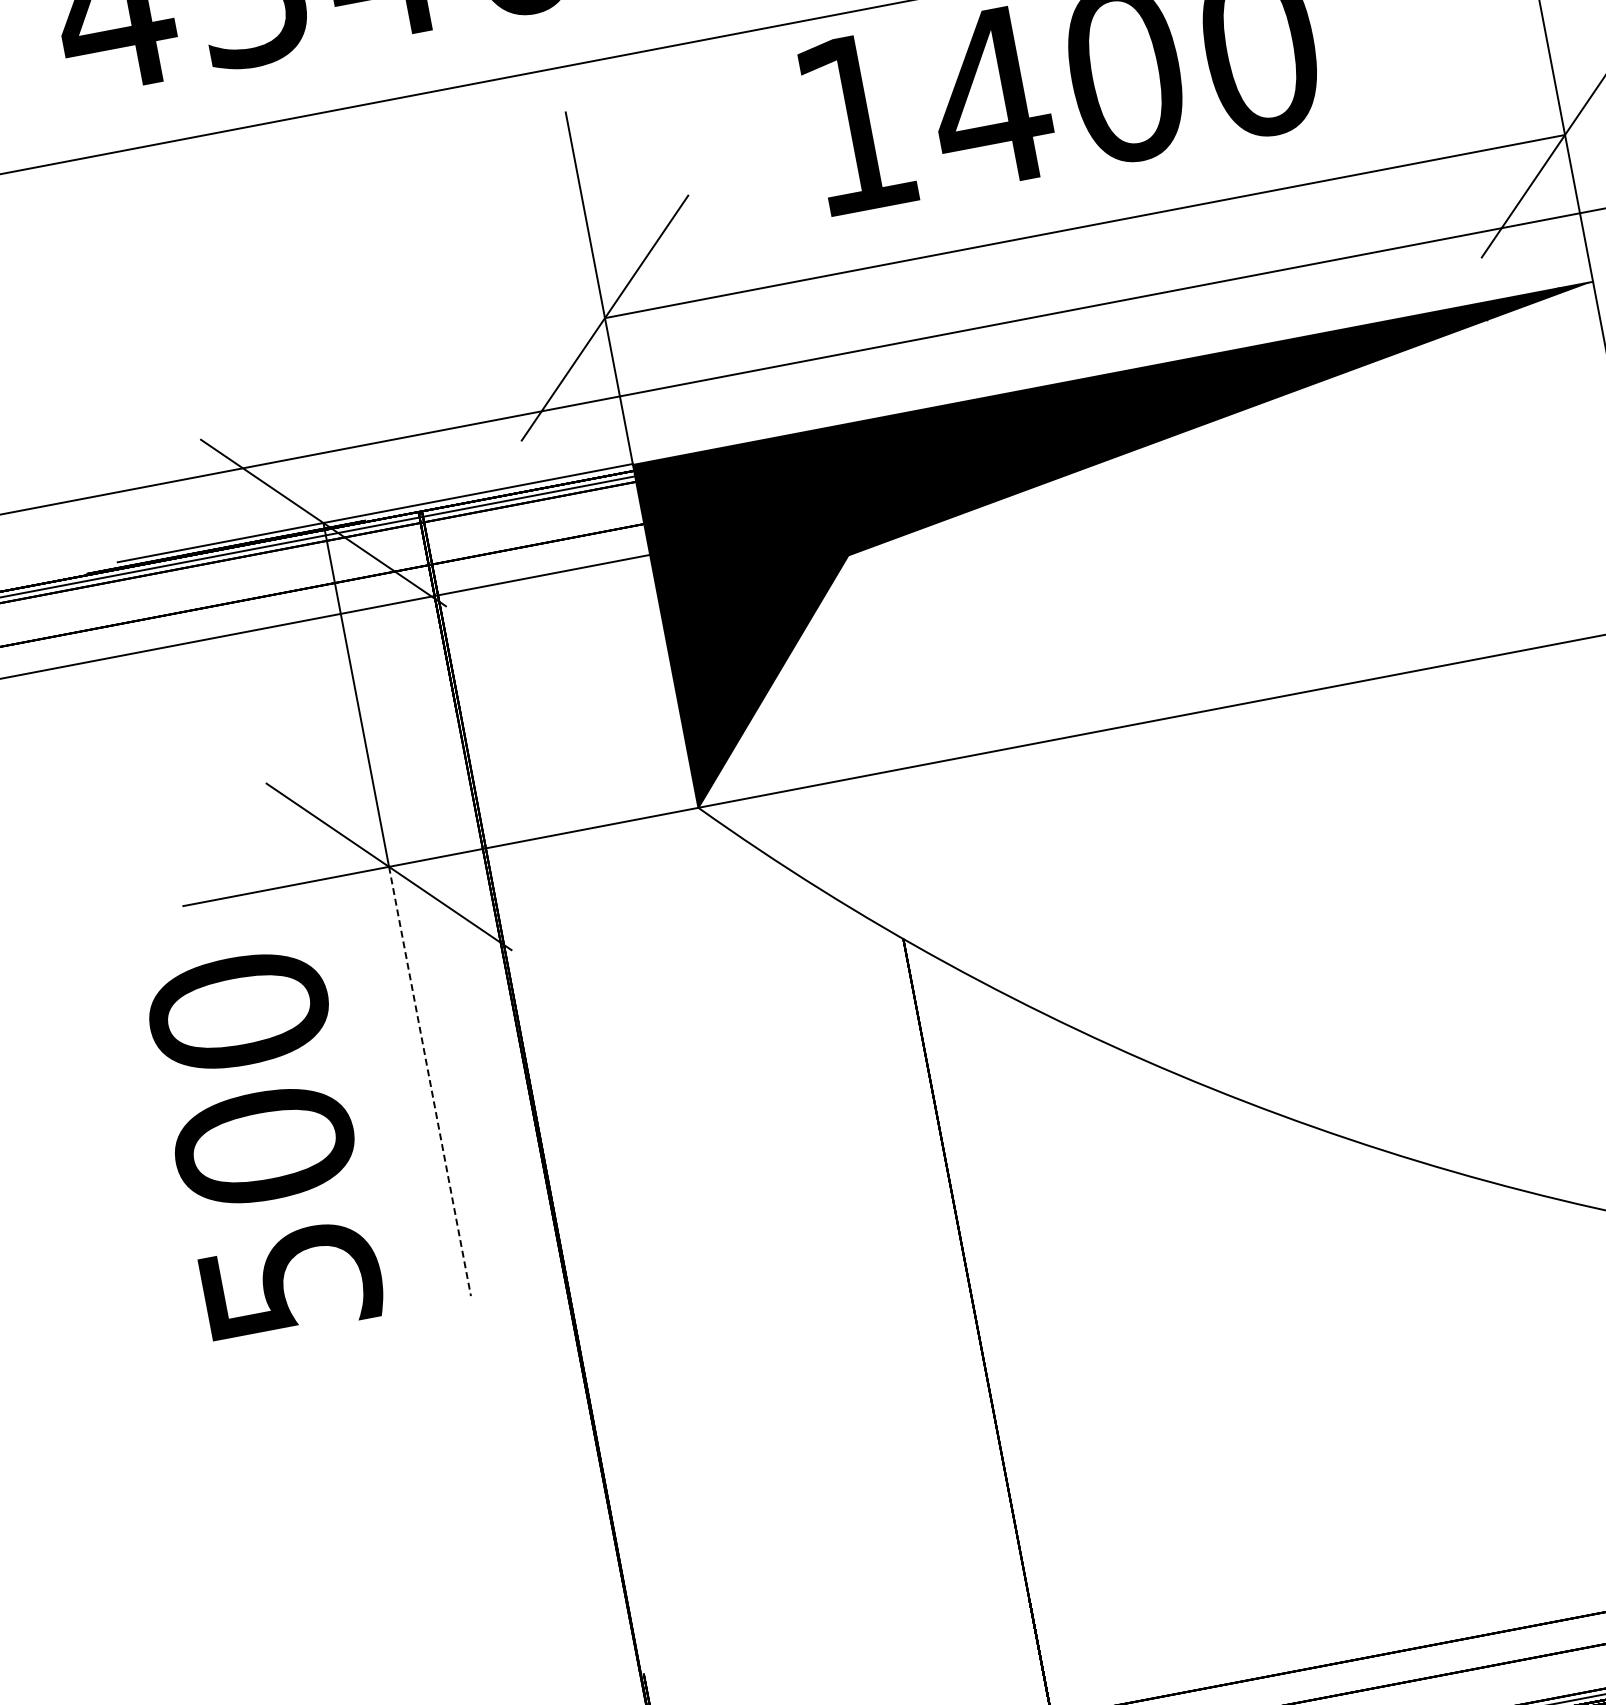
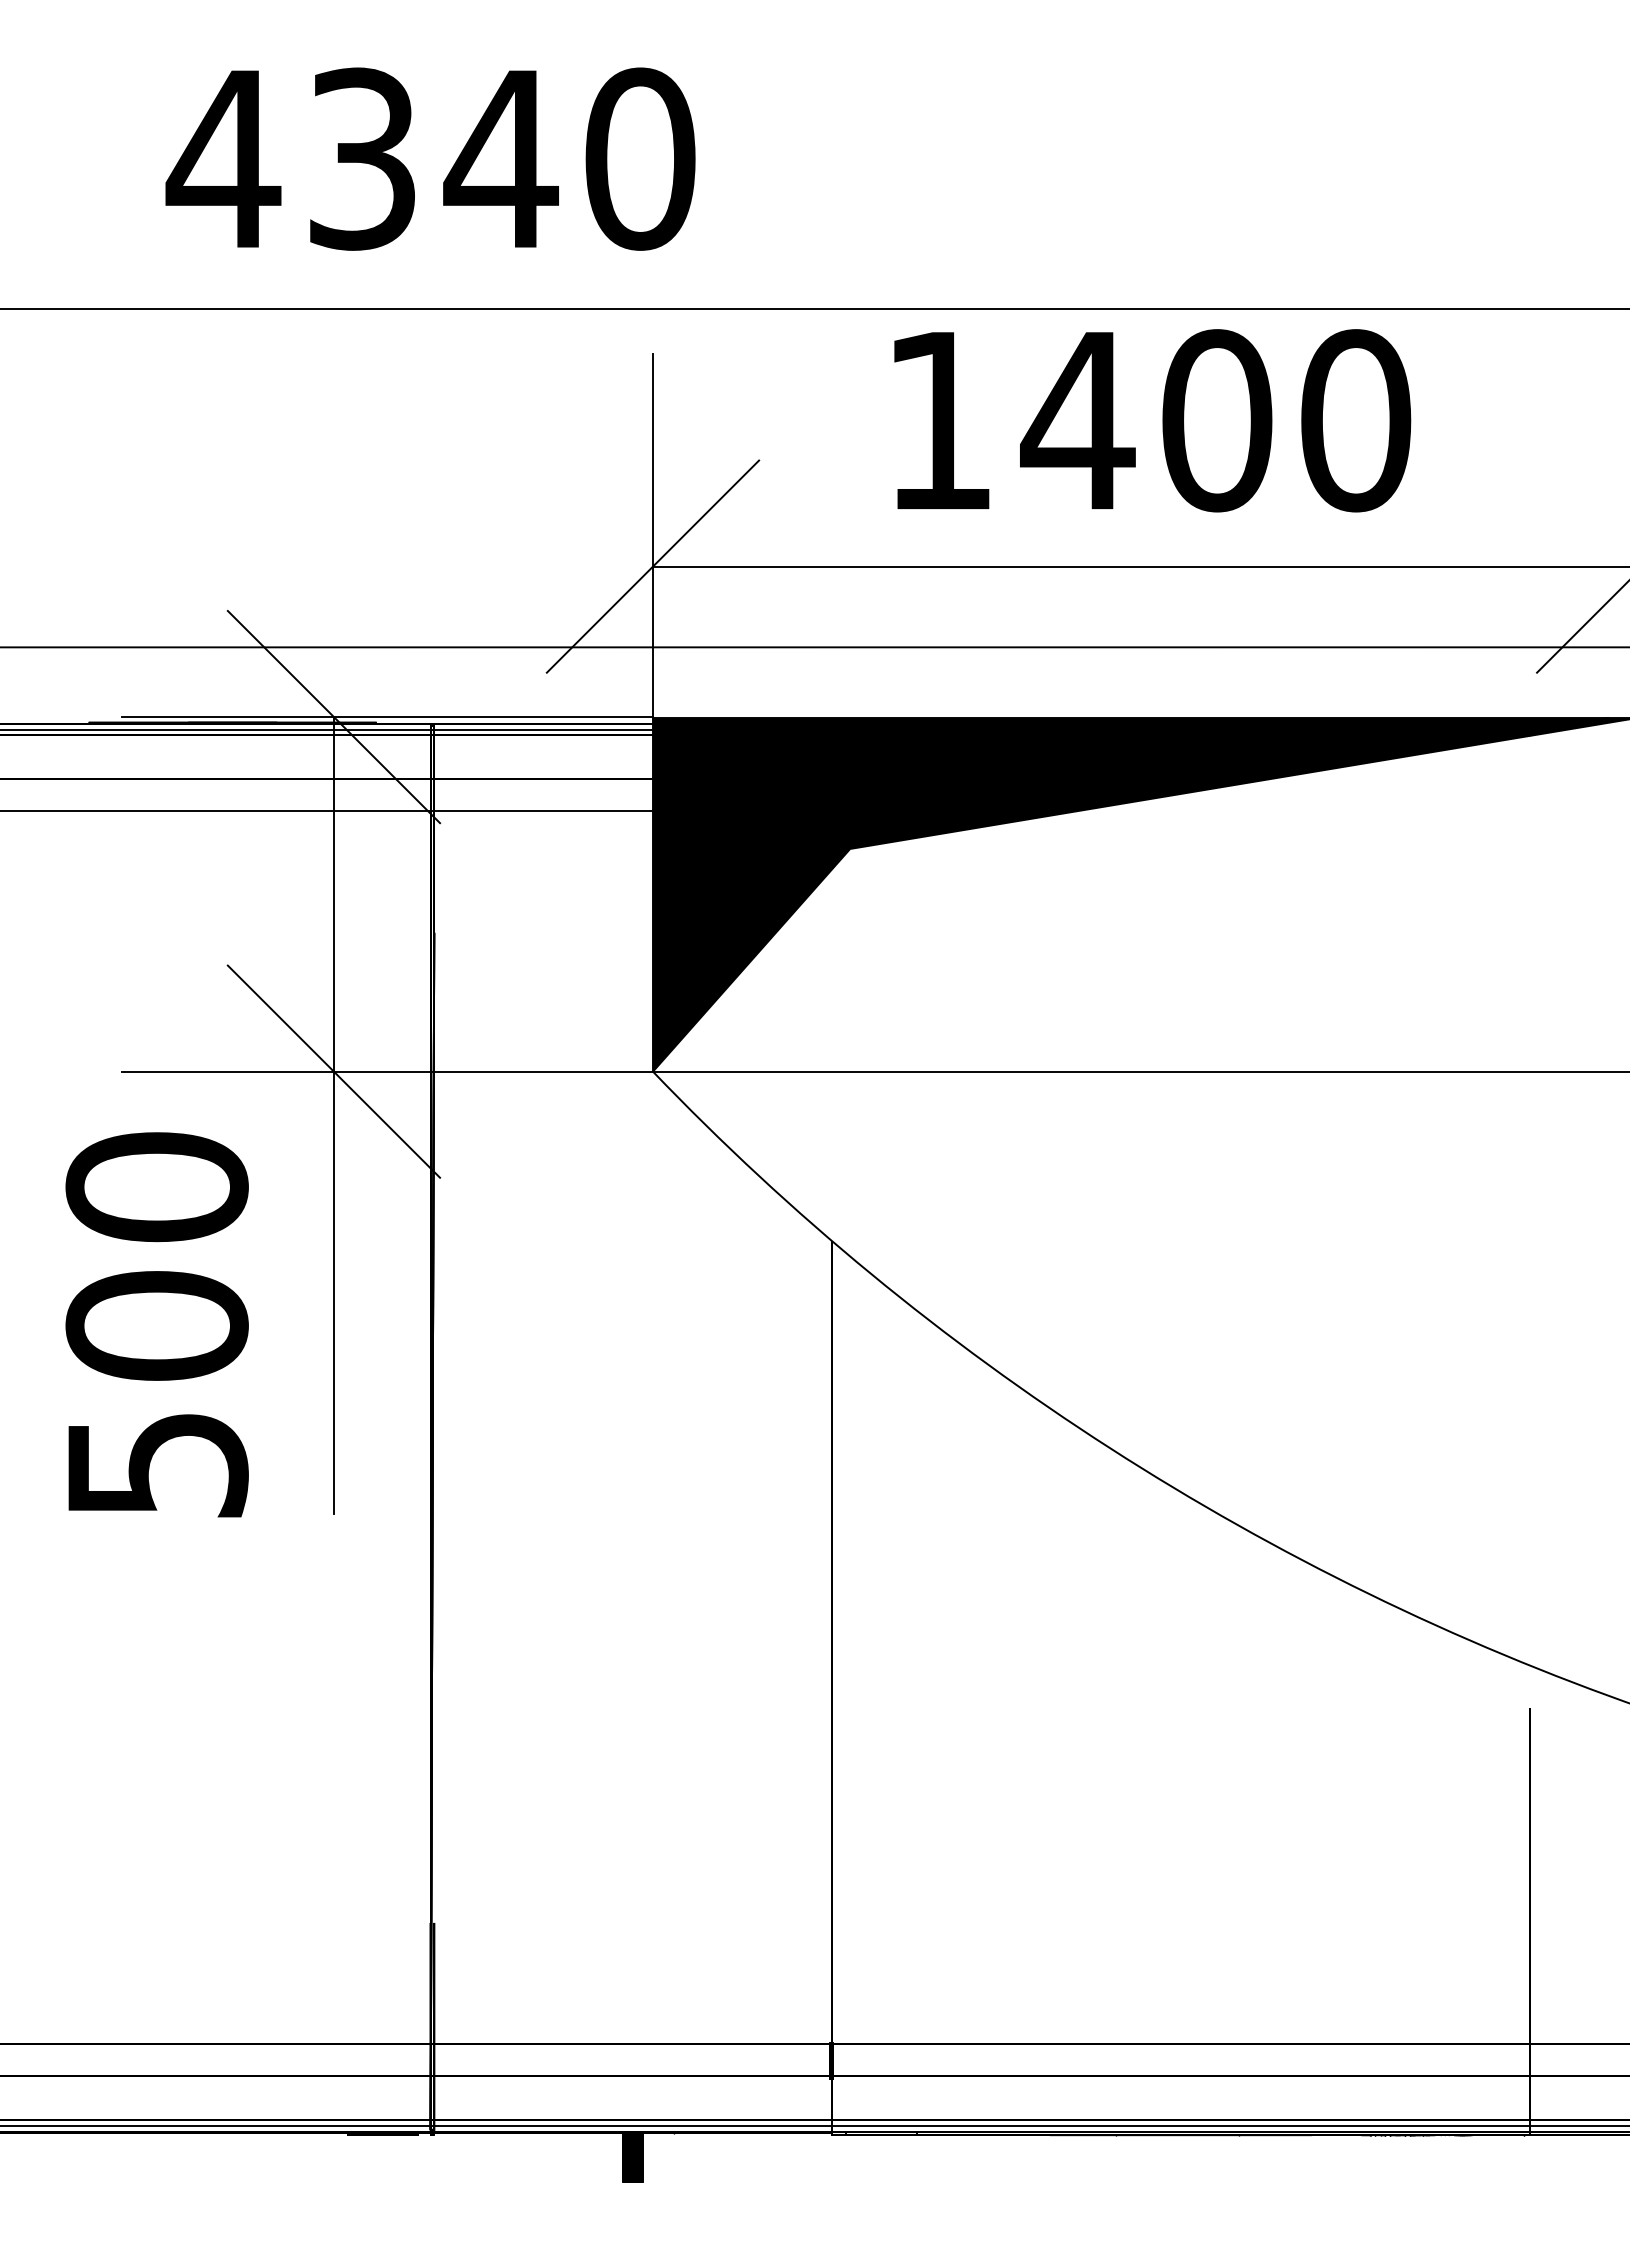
line: (429, 1082) -> (333, 1293), dashed -> solid

